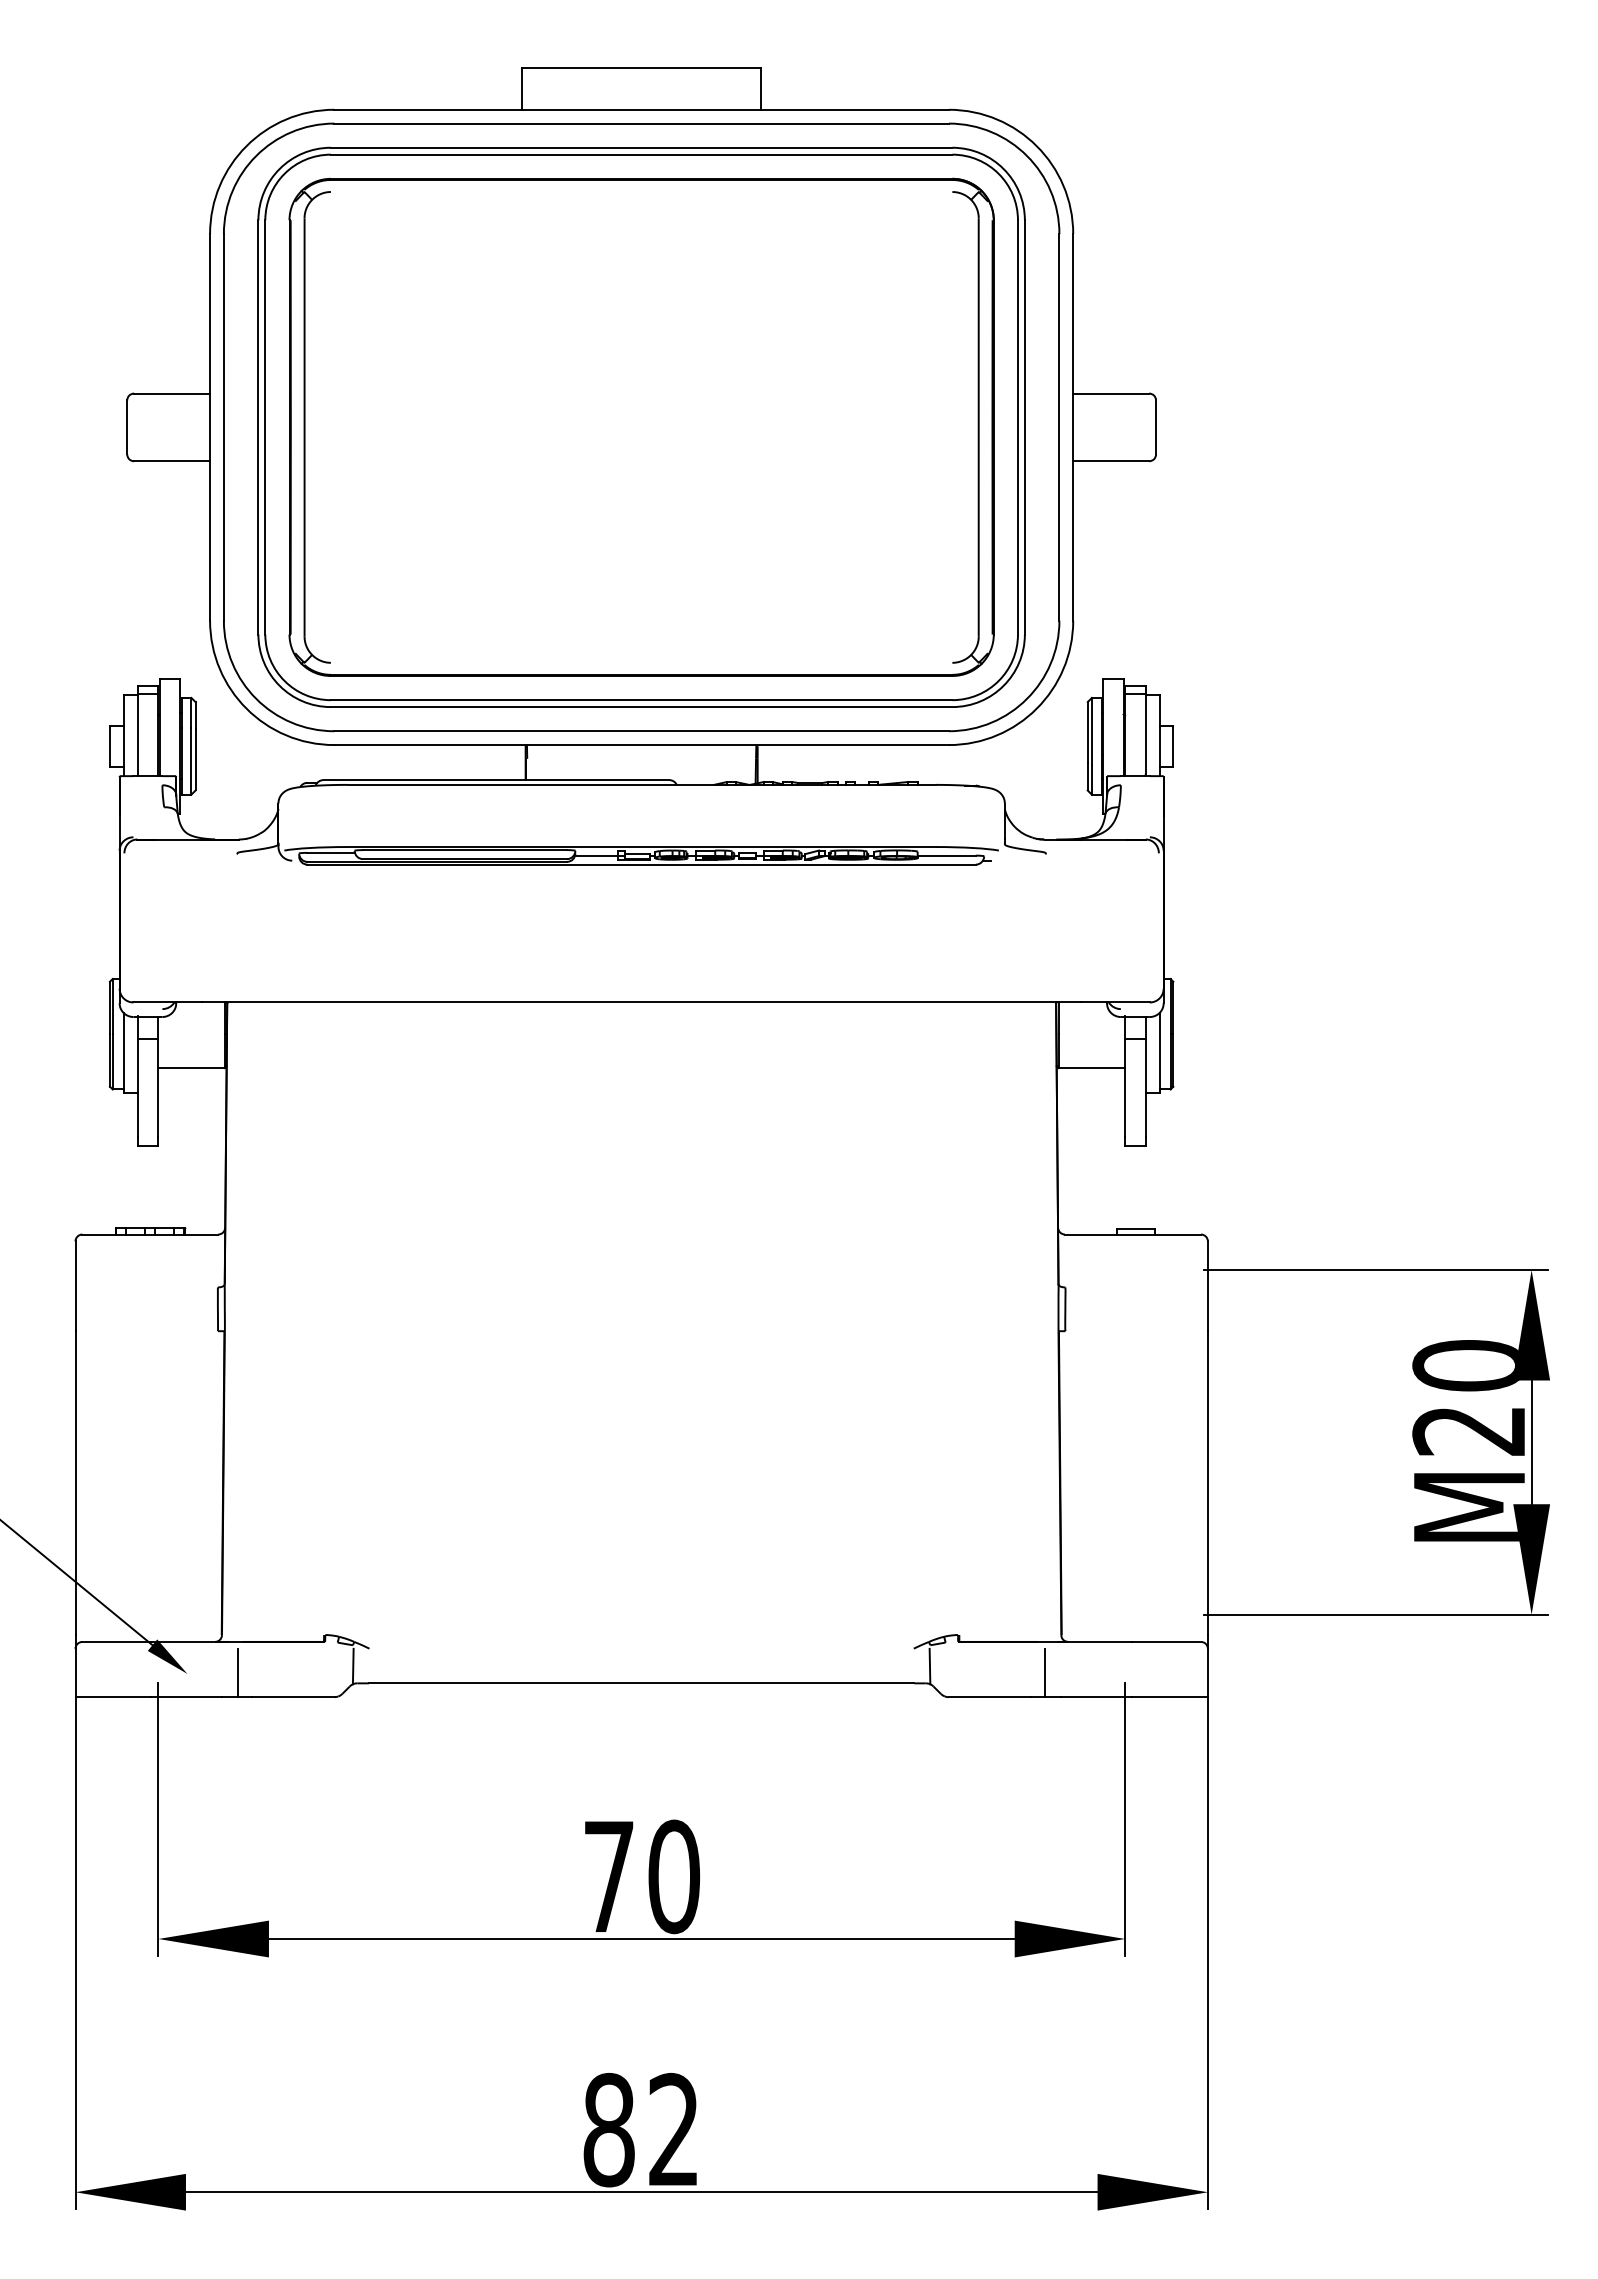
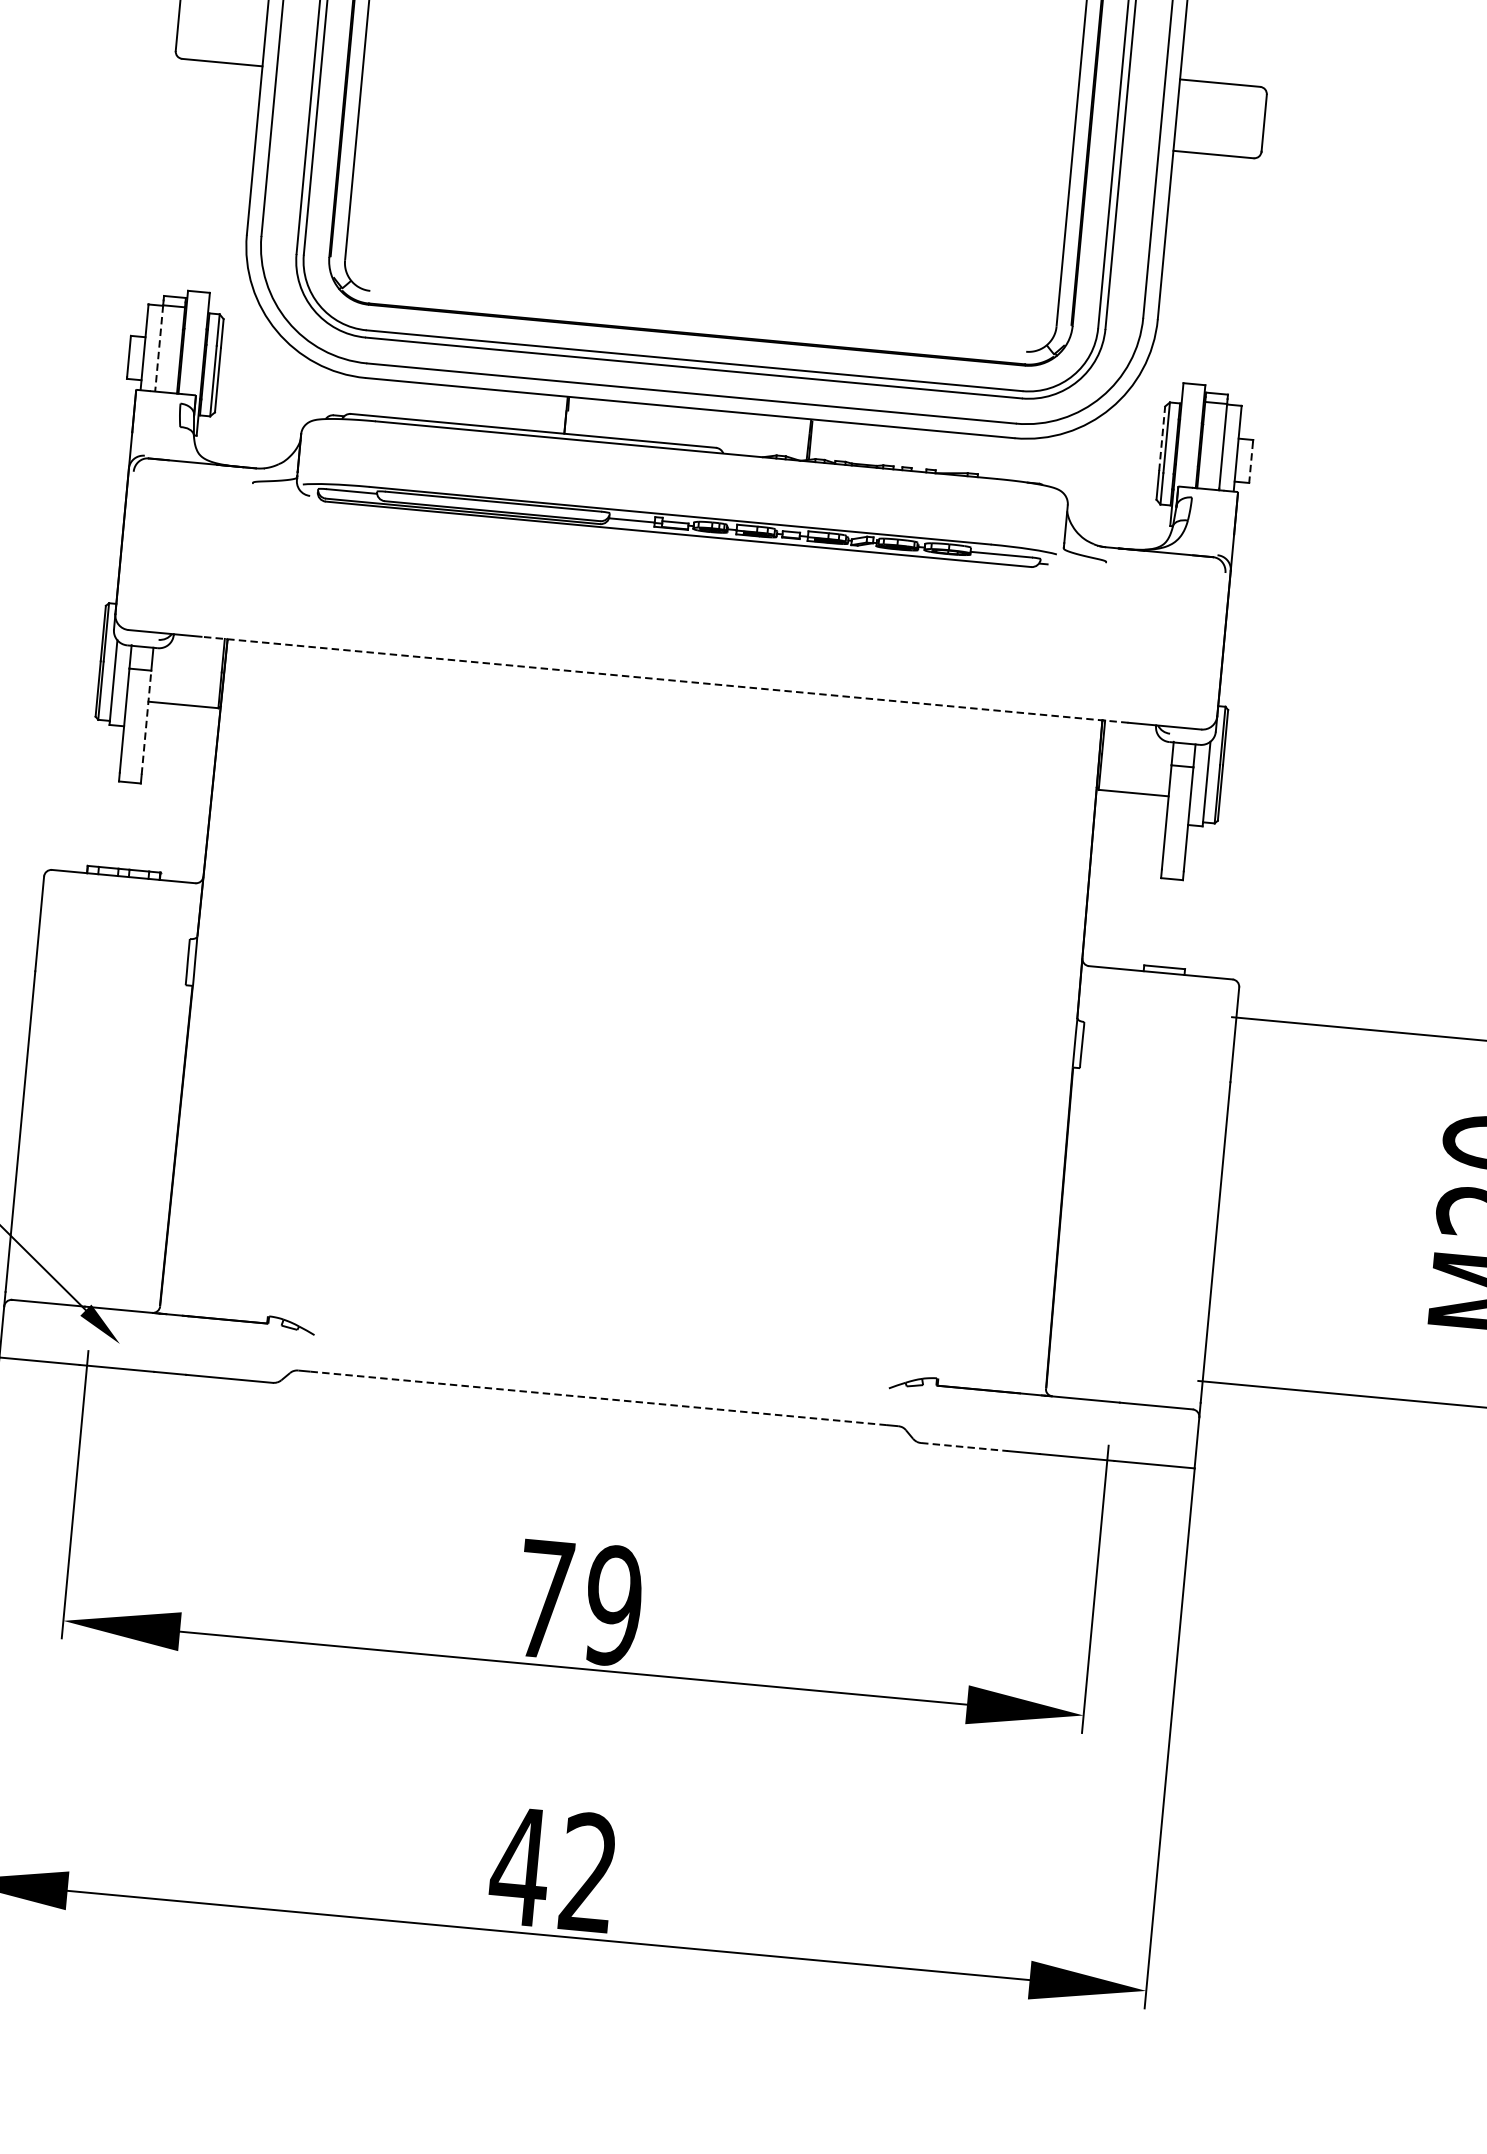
line: (1087, 732) -> (1161, 438), solid -> dashed
line: (137, 735) -> (159, 348), solid -> dashed
line: (1173, 747) -> (1251, 462), solid -> dashed
line: (641, 1002) -> (664, 679), solid -> dashed
line: (158, 1087) -> (146, 722), solid -> dashed
line: (352, 1666) -> (294, 1352), removed
line: (929, 1666) -> (903, 1408), removed
line: (238, 1672) -> (173, 1347), removed
line: (1045, 1672) -> (1025, 1426), removed
line: (641, 1683) -> (598, 1398), solid -> dashed
line: (990, 1697) -> (965, 1447), solid -> dashed
text: (674, 1876) -> (614, 1605), 70 -> 79
text: (608, 2129) -> (519, 1865), 82 -> 42

